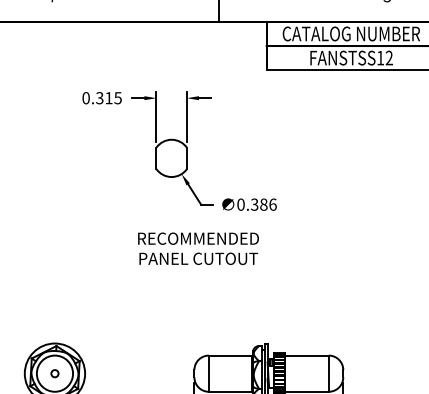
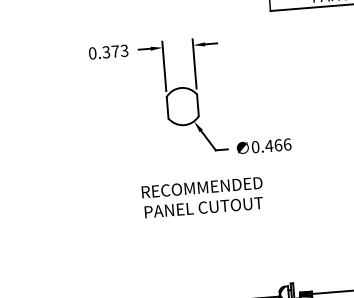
text: (113, 98) -> (119, 51), 0.315 -> 0.373
text: (258, 204) -> (273, 145), 0.386 -> 0.466
text: (198, 248) -> (202, 197), moved

